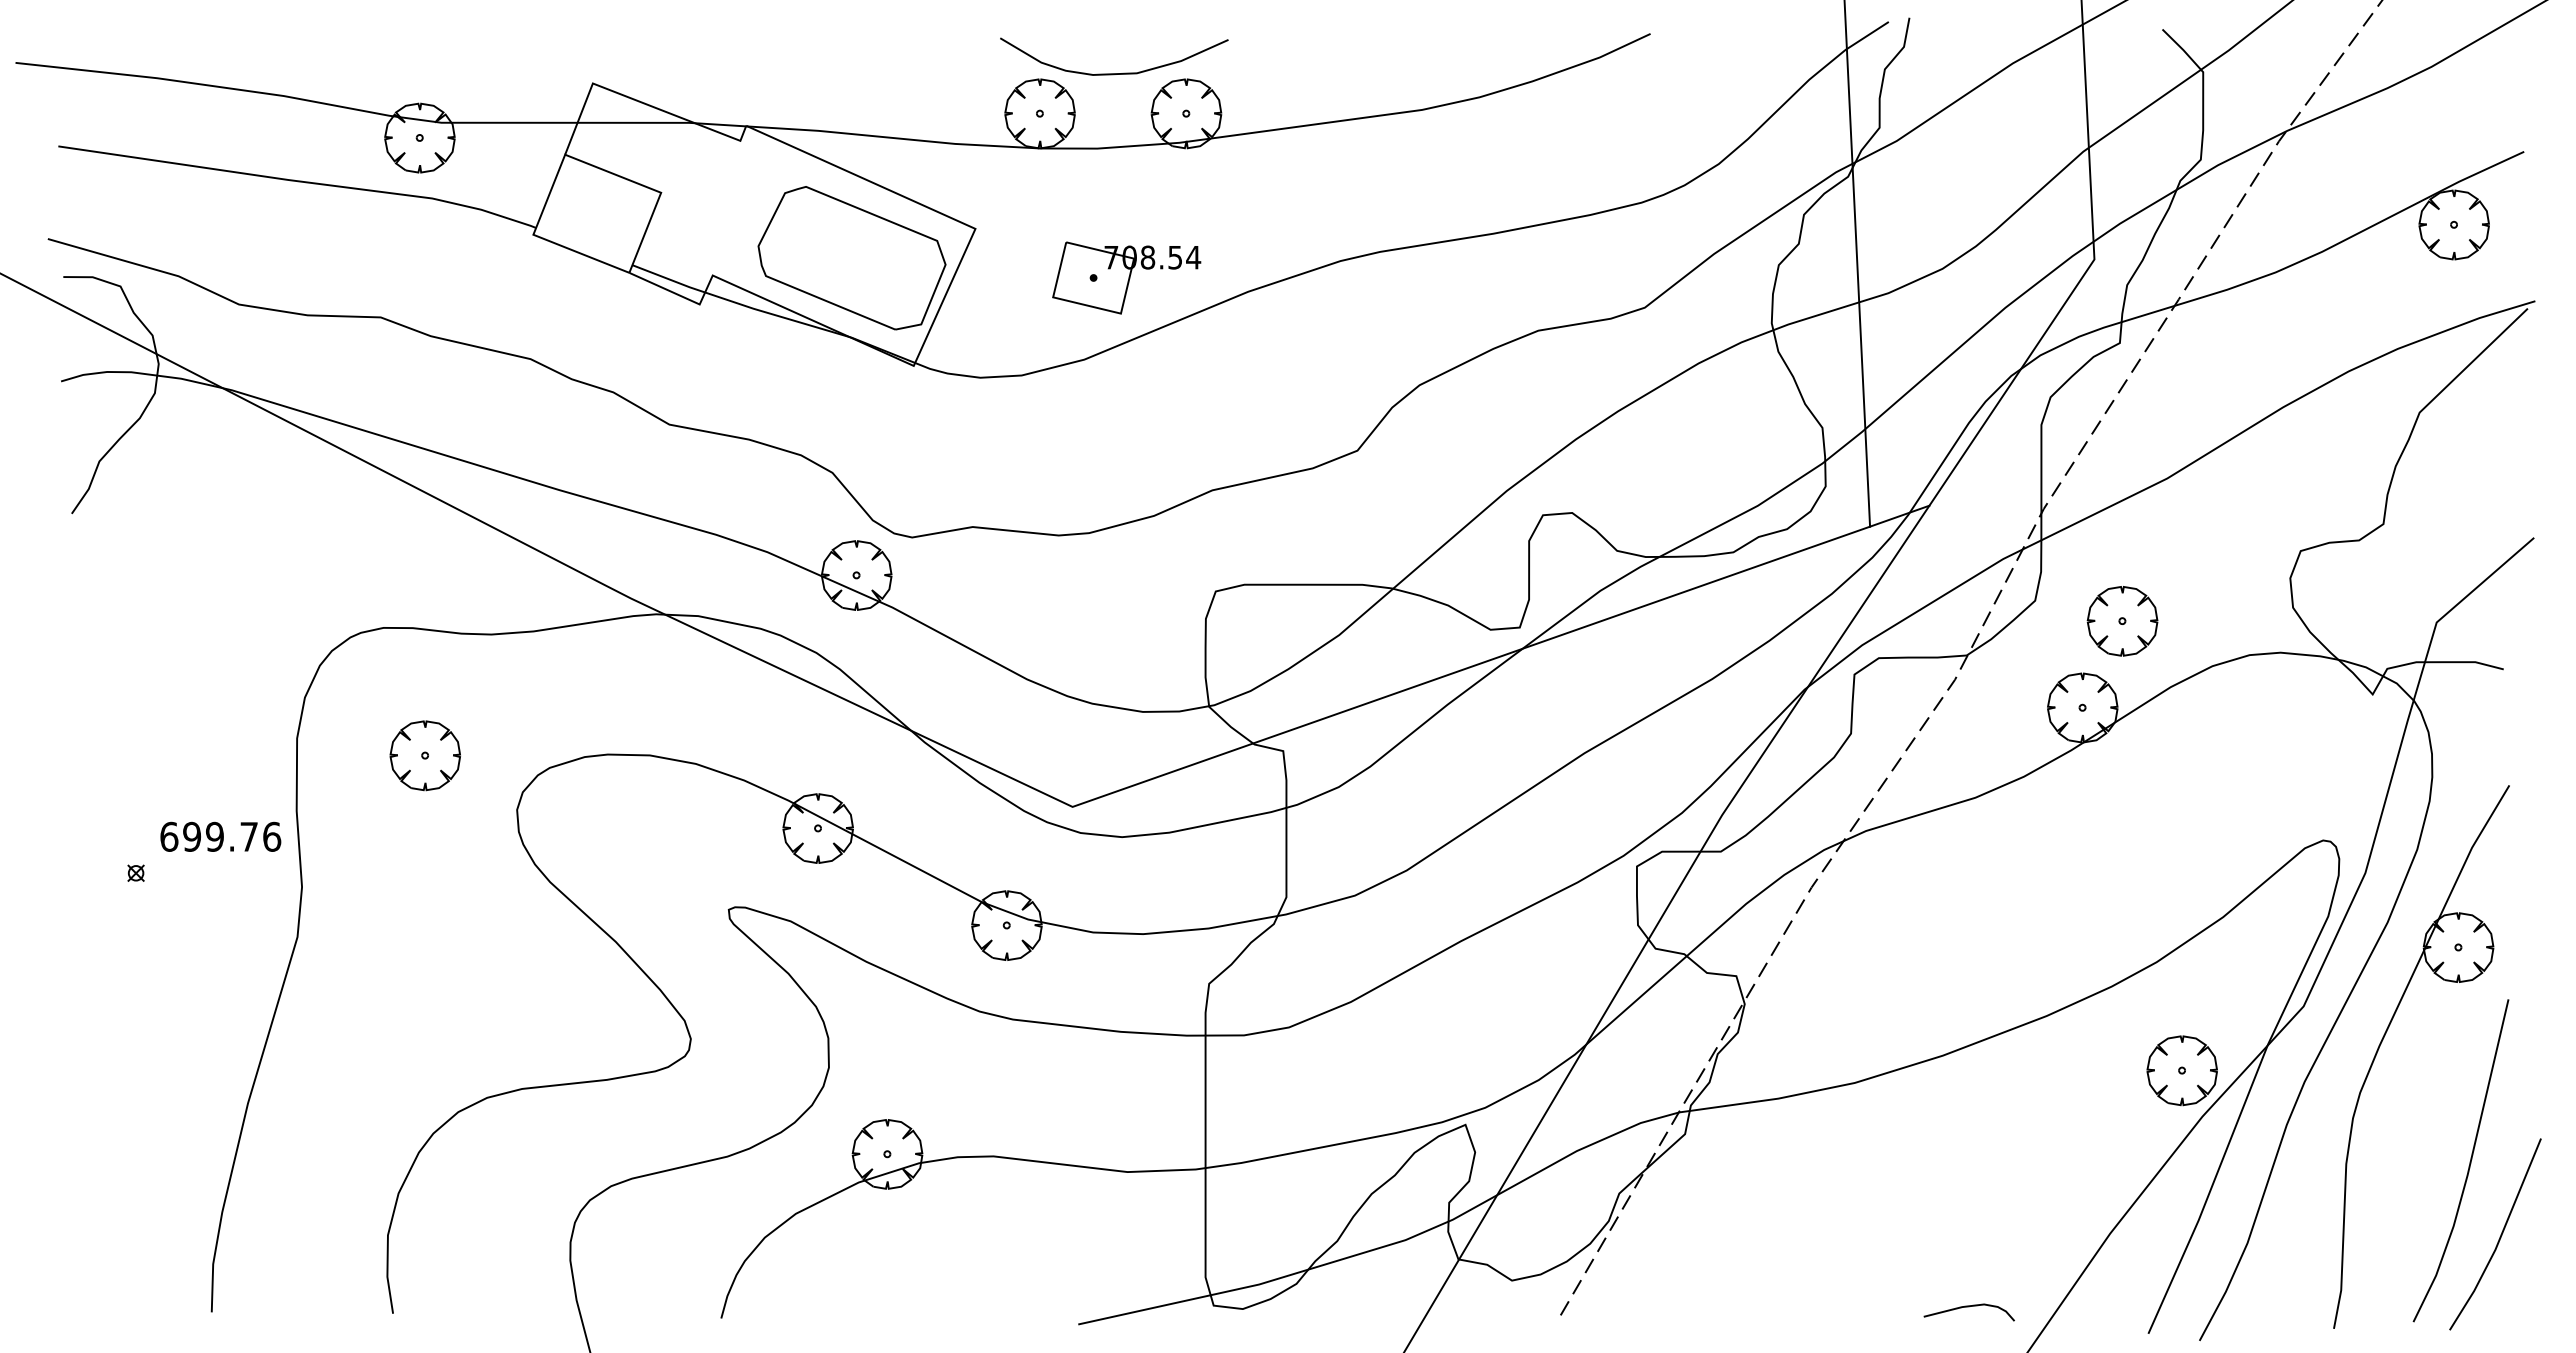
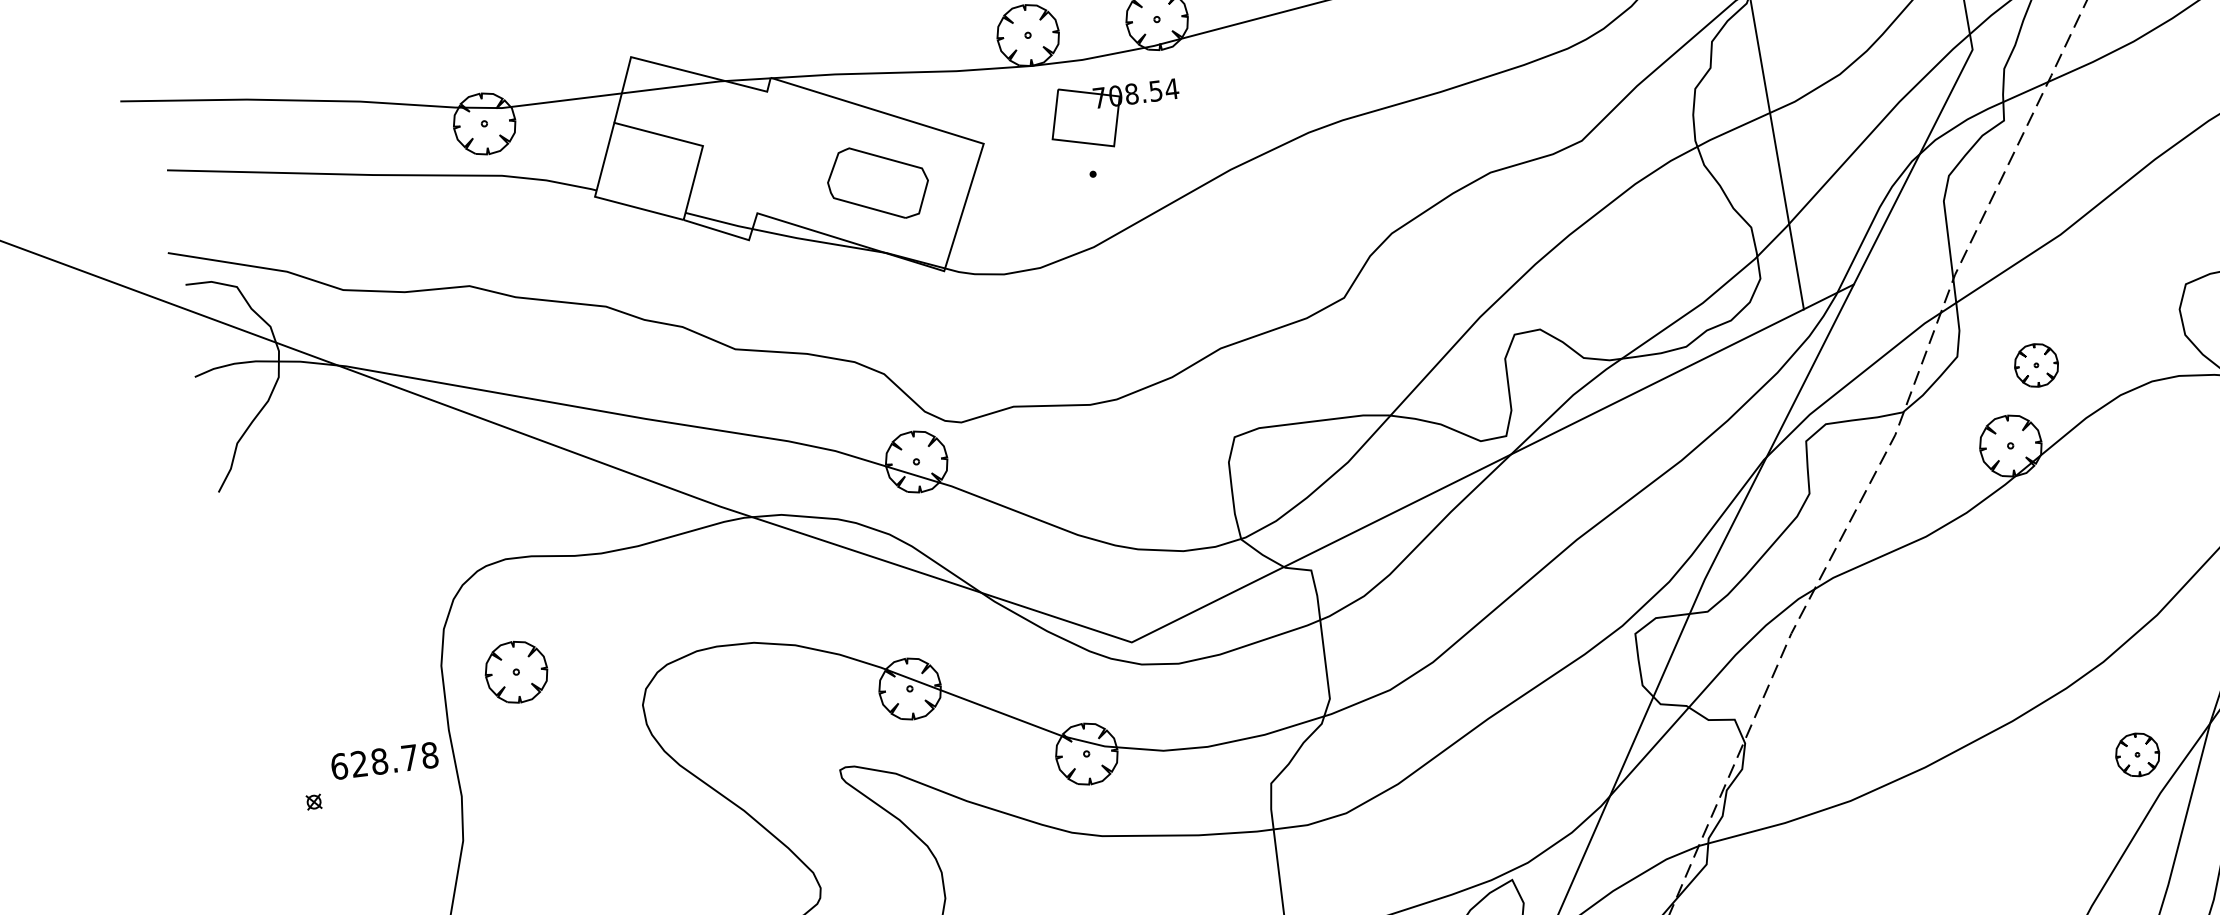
part: (851, 258) -> (877, 183), size x0.6
part: (1126, 277) -> (1115, 113), moved
part: (2122, 621) -> (2036, 365), size x0.7
part: (424, 755) -> (515, 672), moved
text: (232, 836) -> (395, 759), 699.76 -> 628.78
part: (2181, 1070) -> (2137, 754), size x0.7

